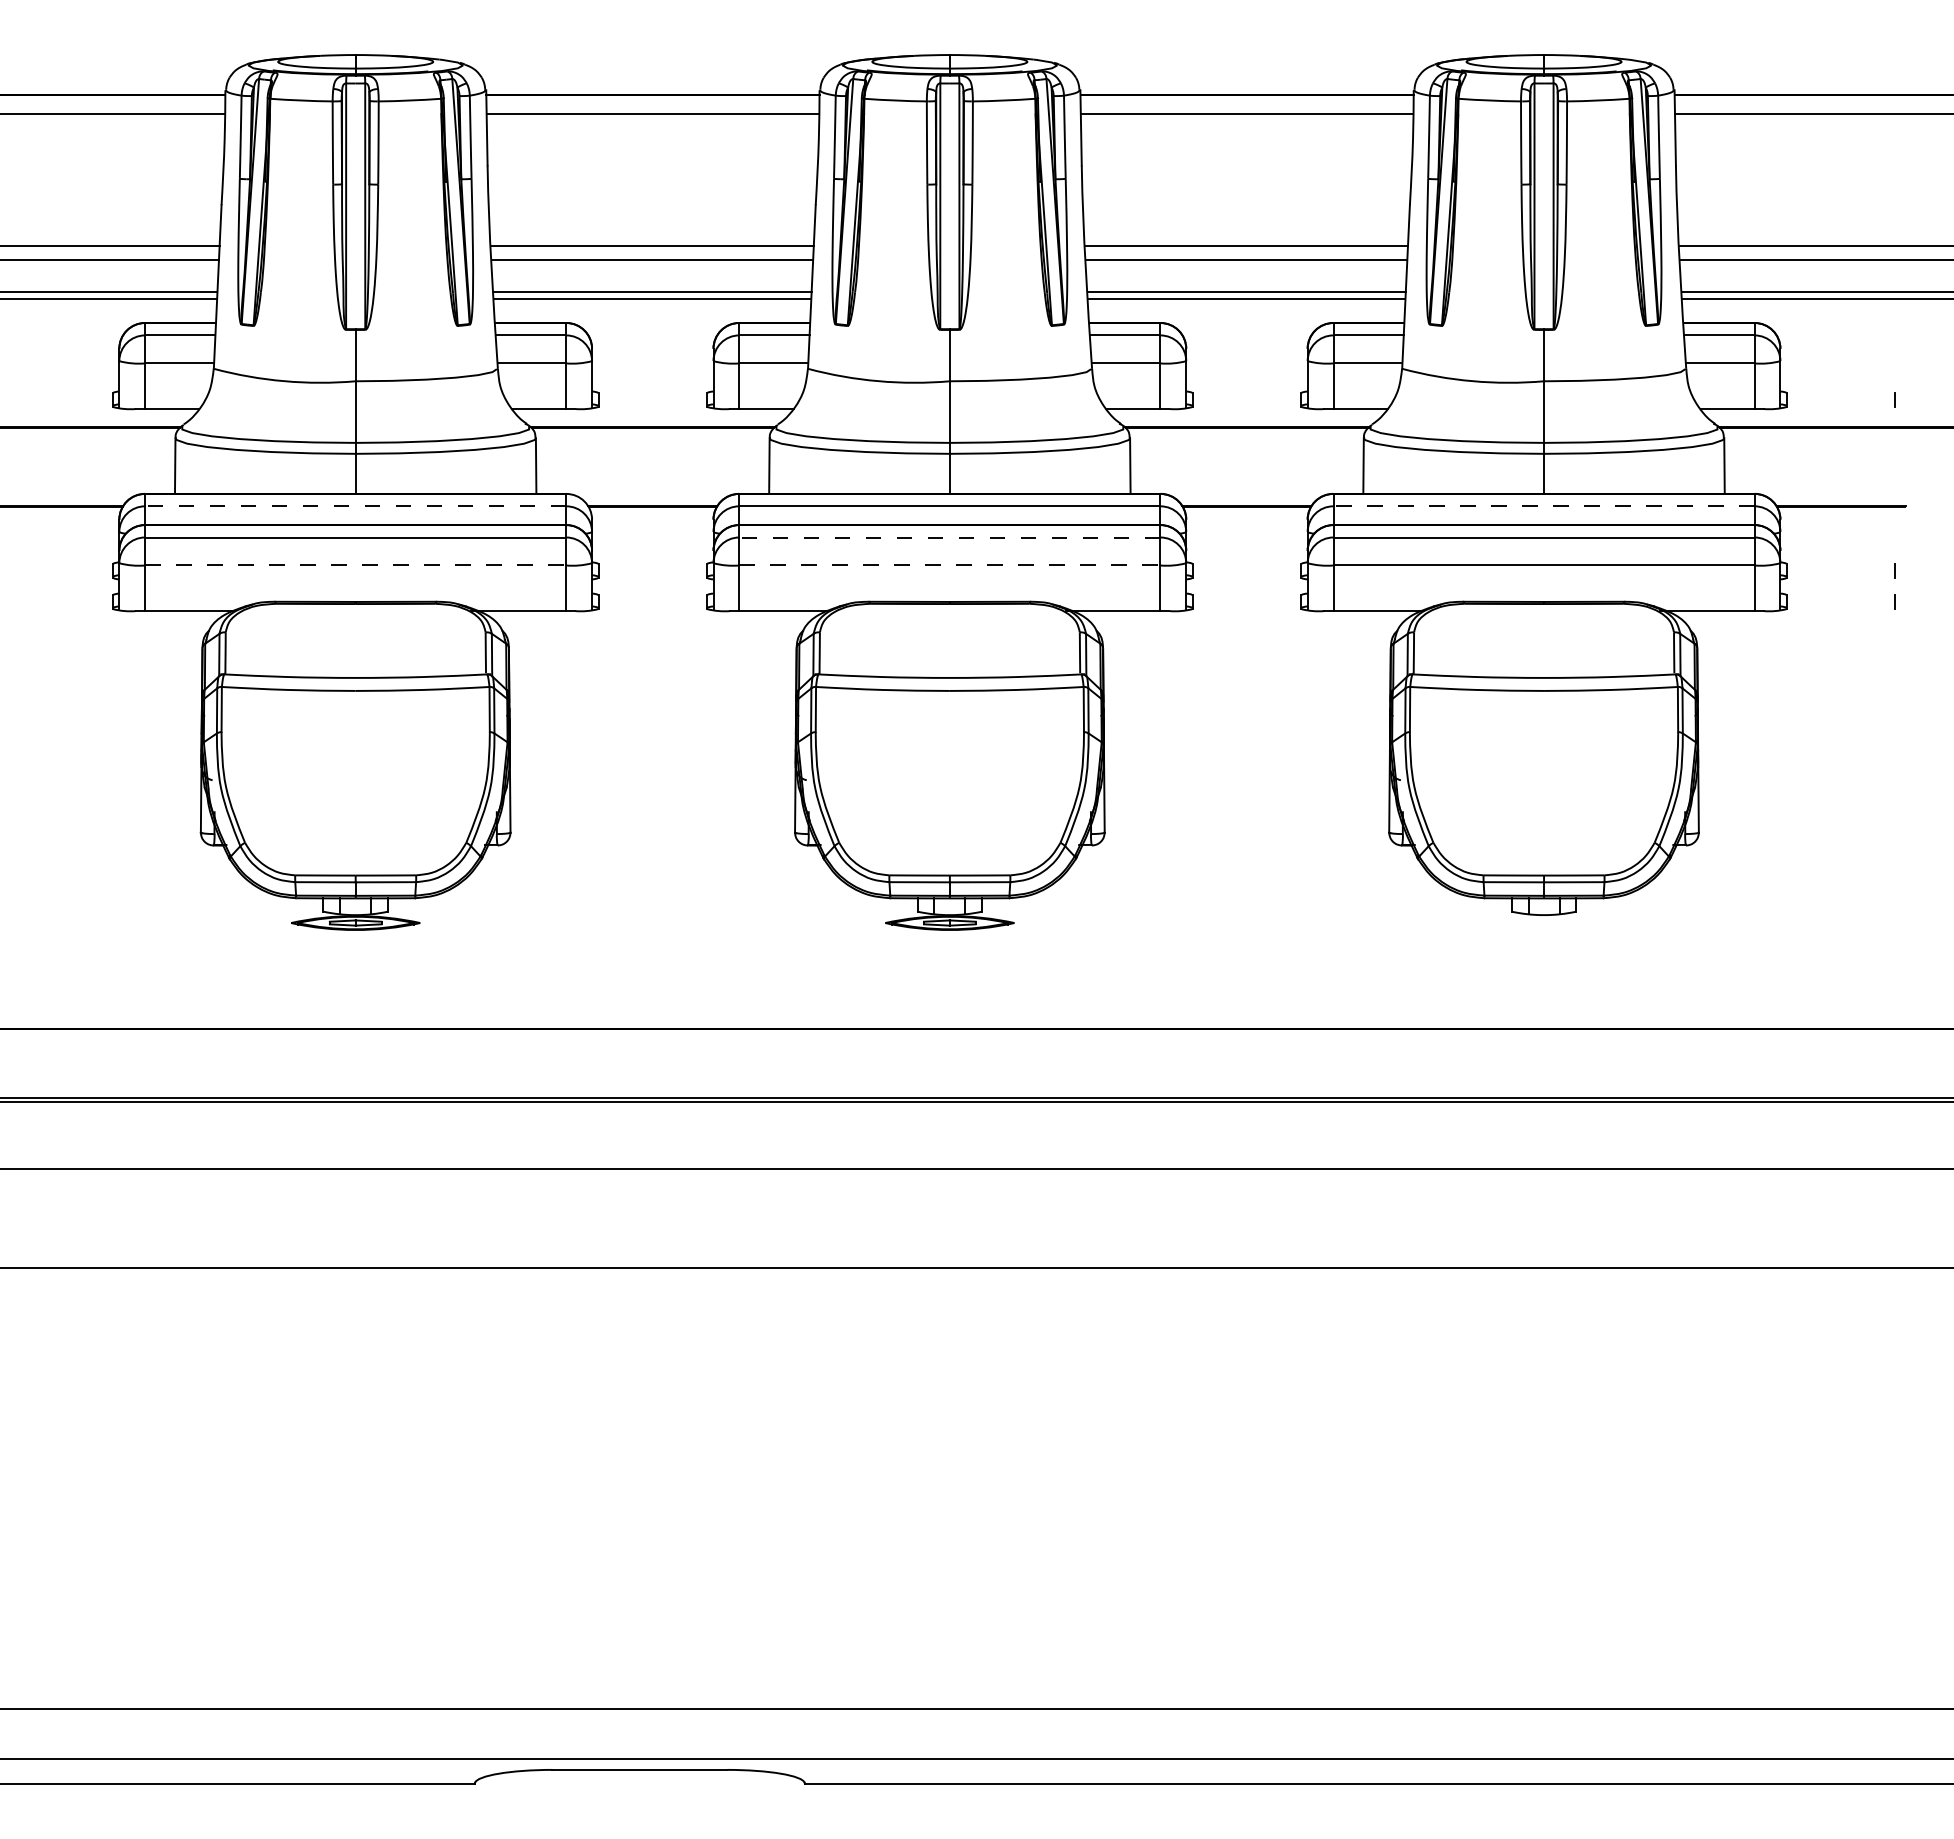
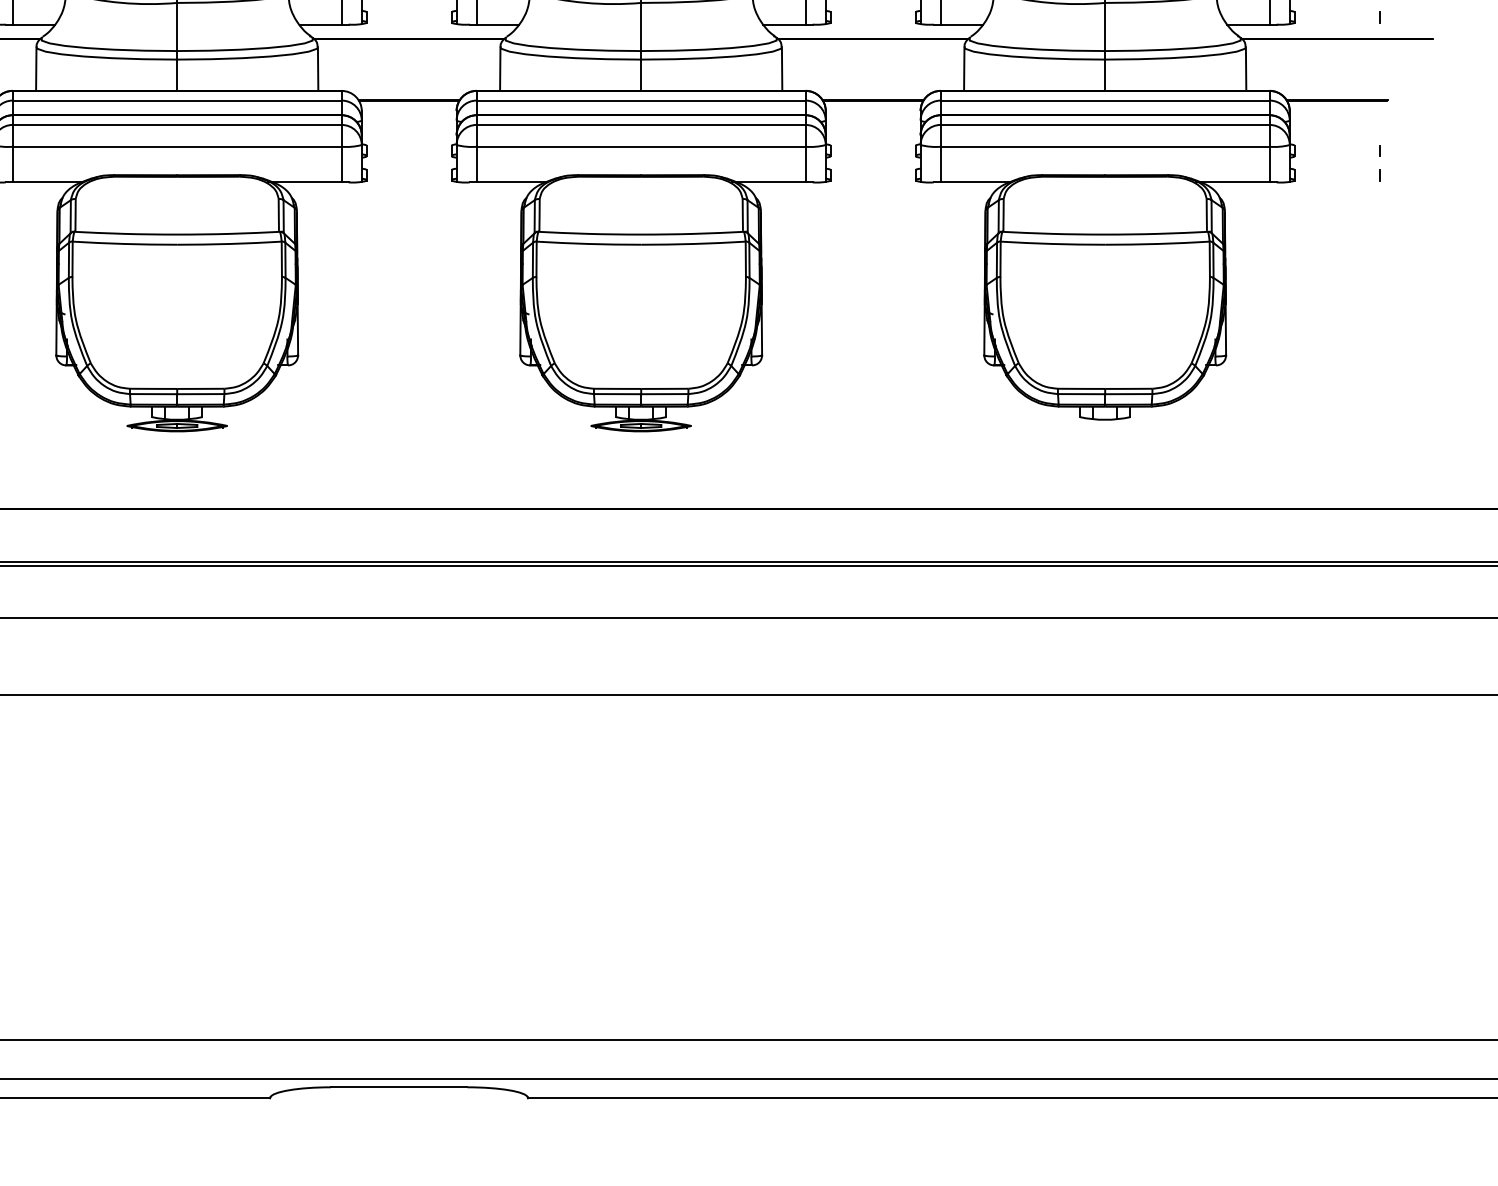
line: (355, 506) -> (177, 100), dashed -> solid
line: (1544, 506) -> (1105, 100), dashed -> solid
line: (949, 537) -> (640, 124), dashed -> solid
line: (355, 565) -> (177, 146), dashed -> solid
line: (949, 565) -> (640, 146), dashed -> solid

